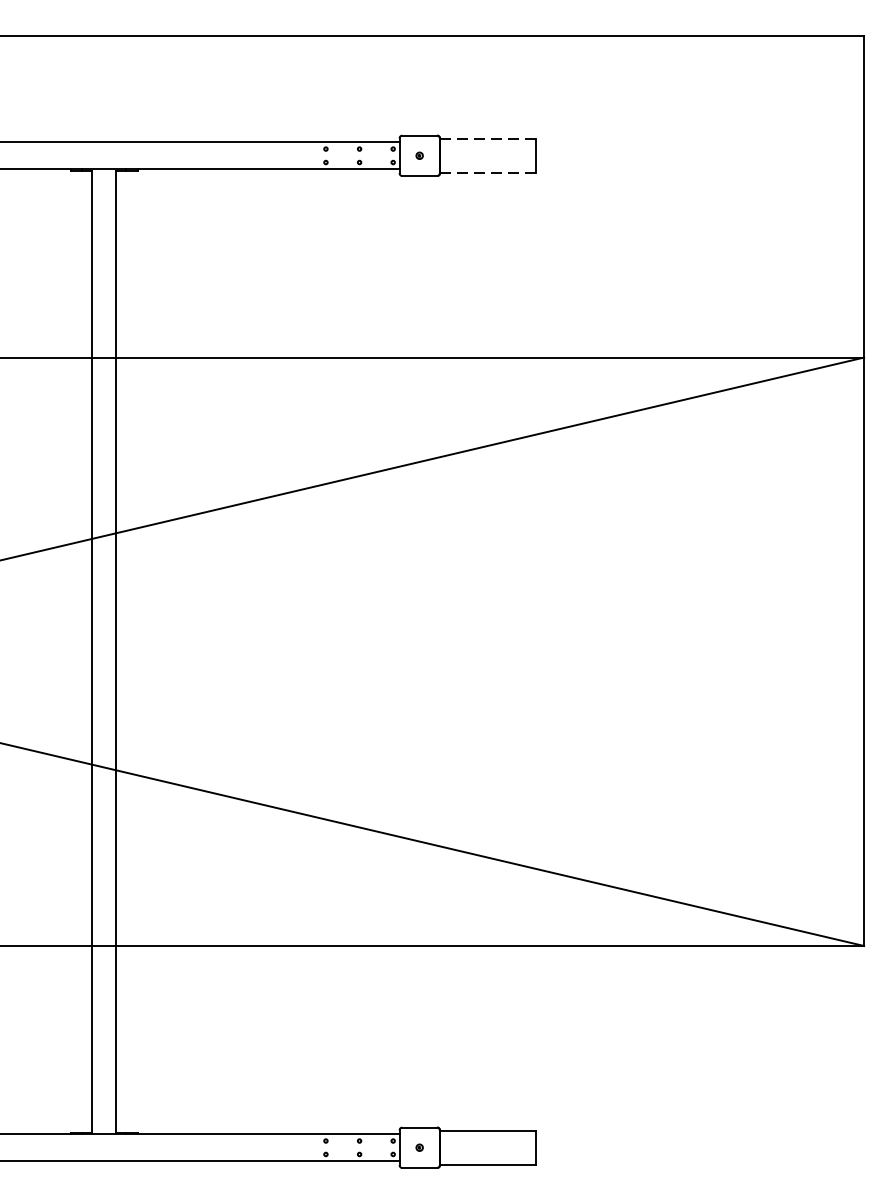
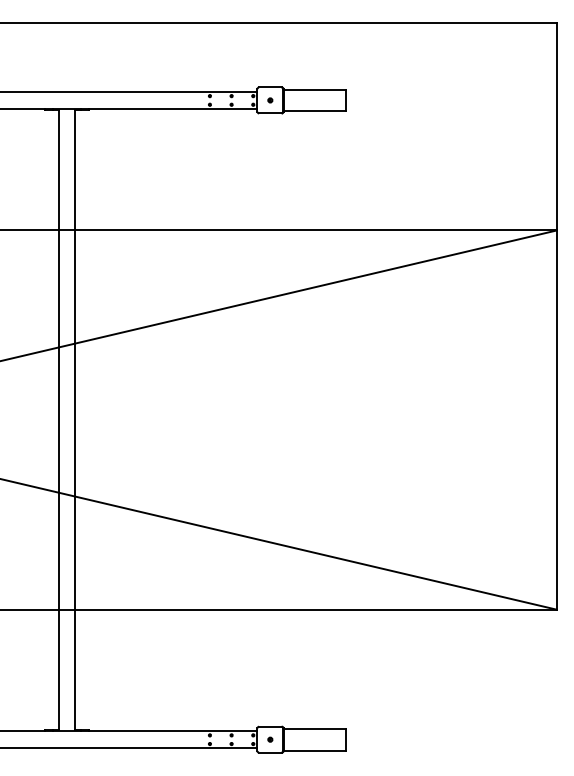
line: (488, 138) -> (314, 89), dashed -> solid
line: (488, 172) -> (314, 111), dashed -> solid

